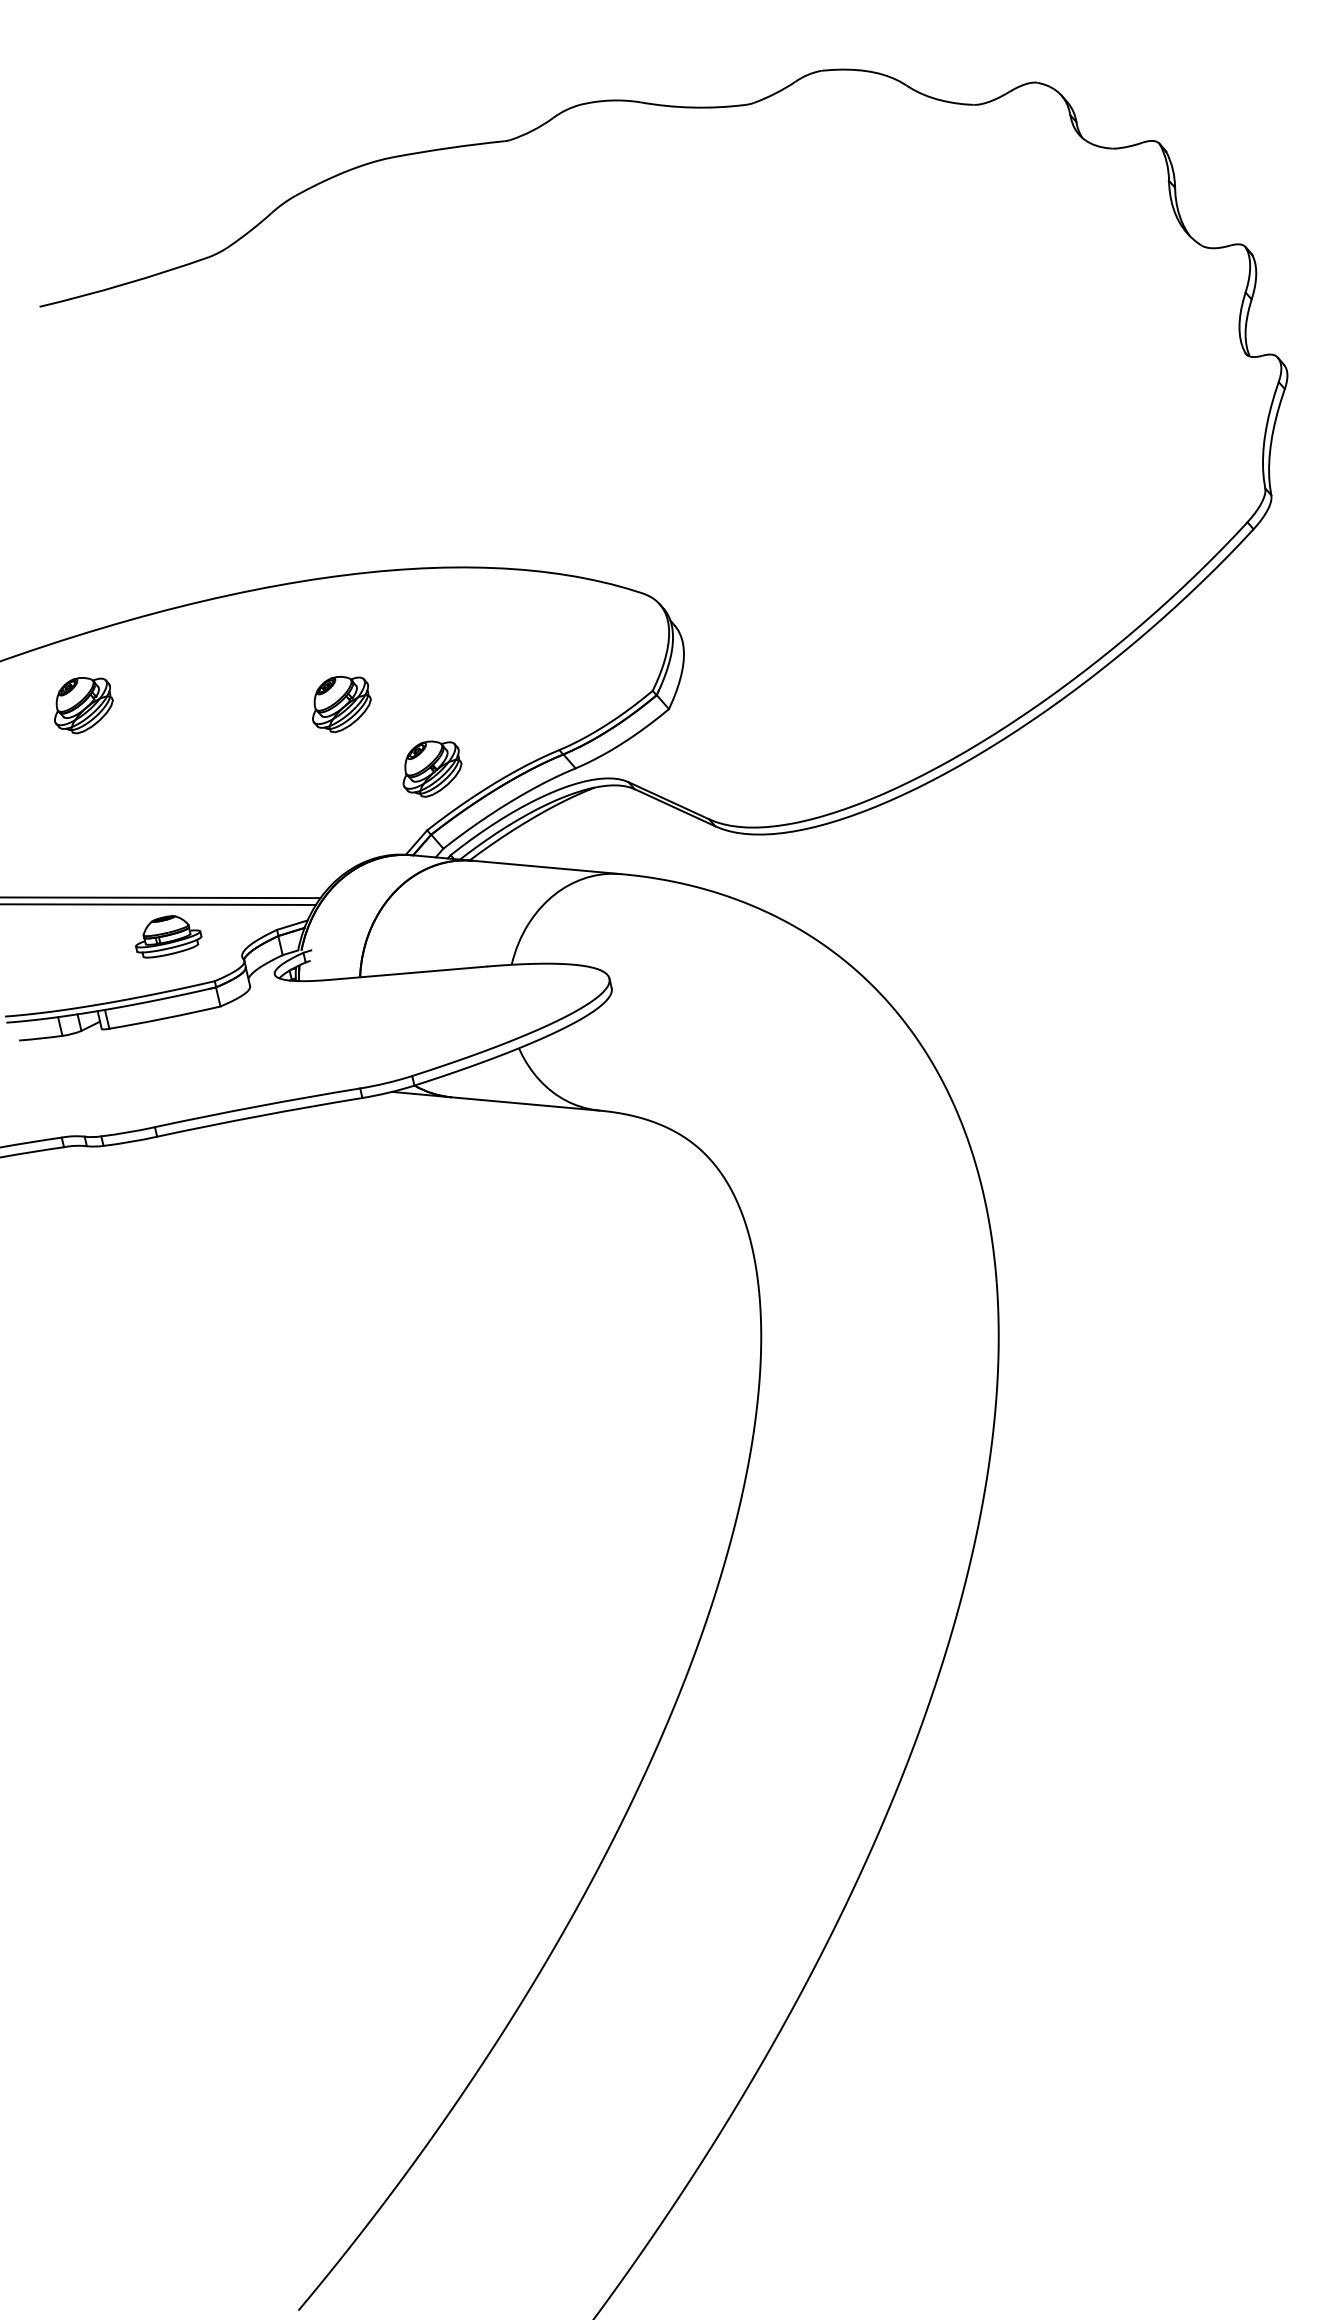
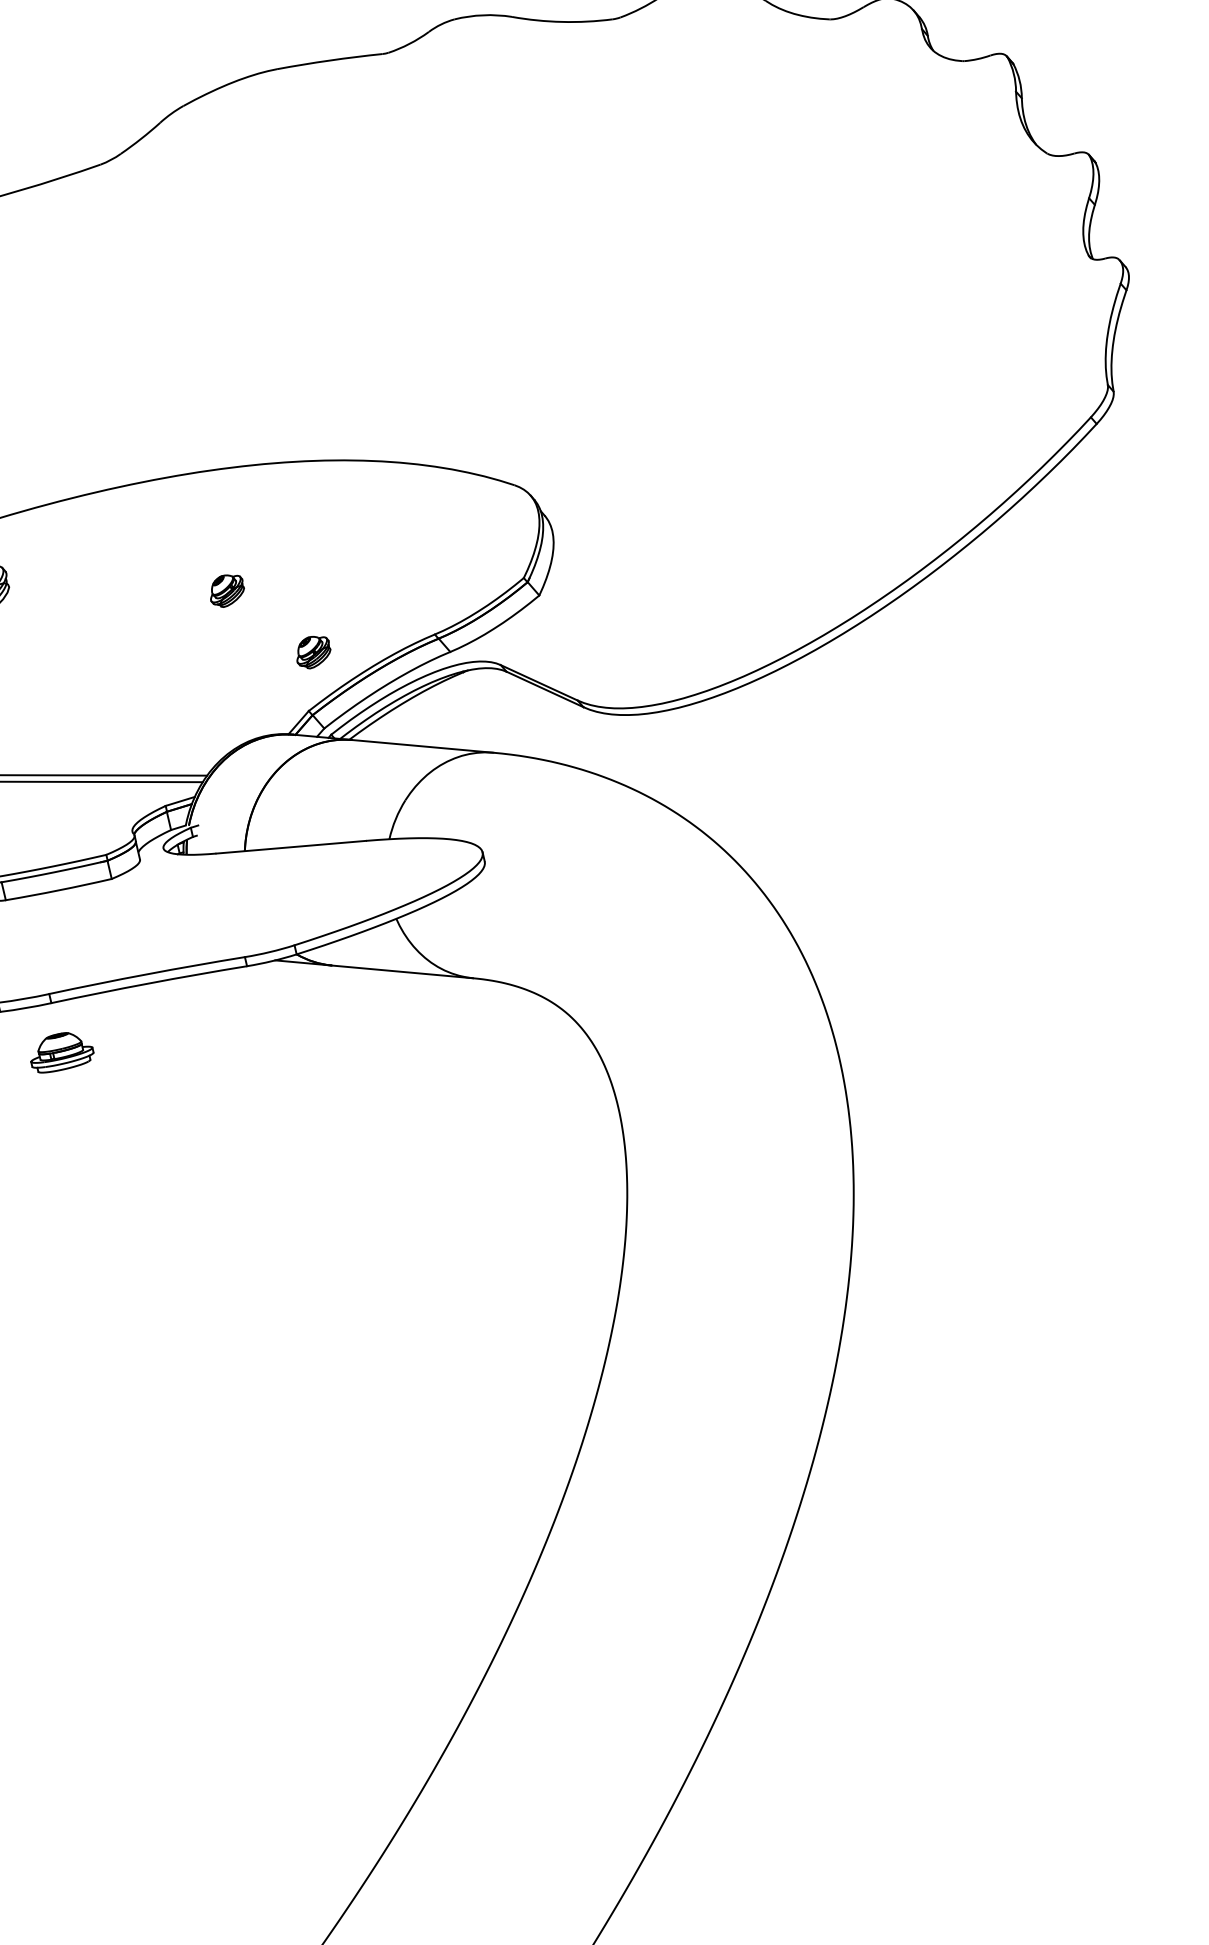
part: (341, 704) -> (227, 591), size x0.6
part: (432, 768) -> (313, 652), size x0.6
part: (168, 936) -> (62, 1052), moved

